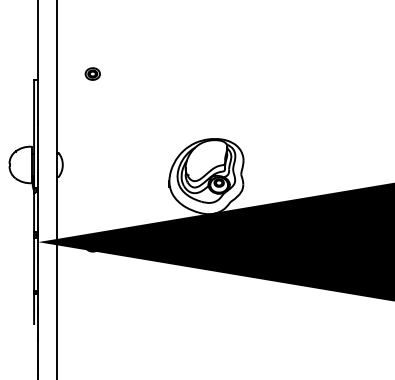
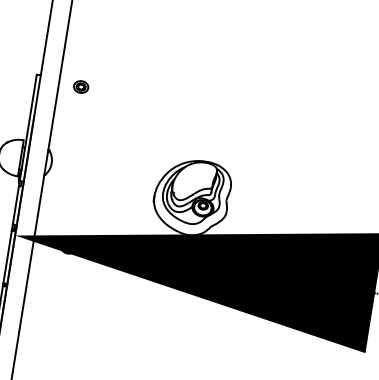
part: (92, 73) -> (80, 86), moved

